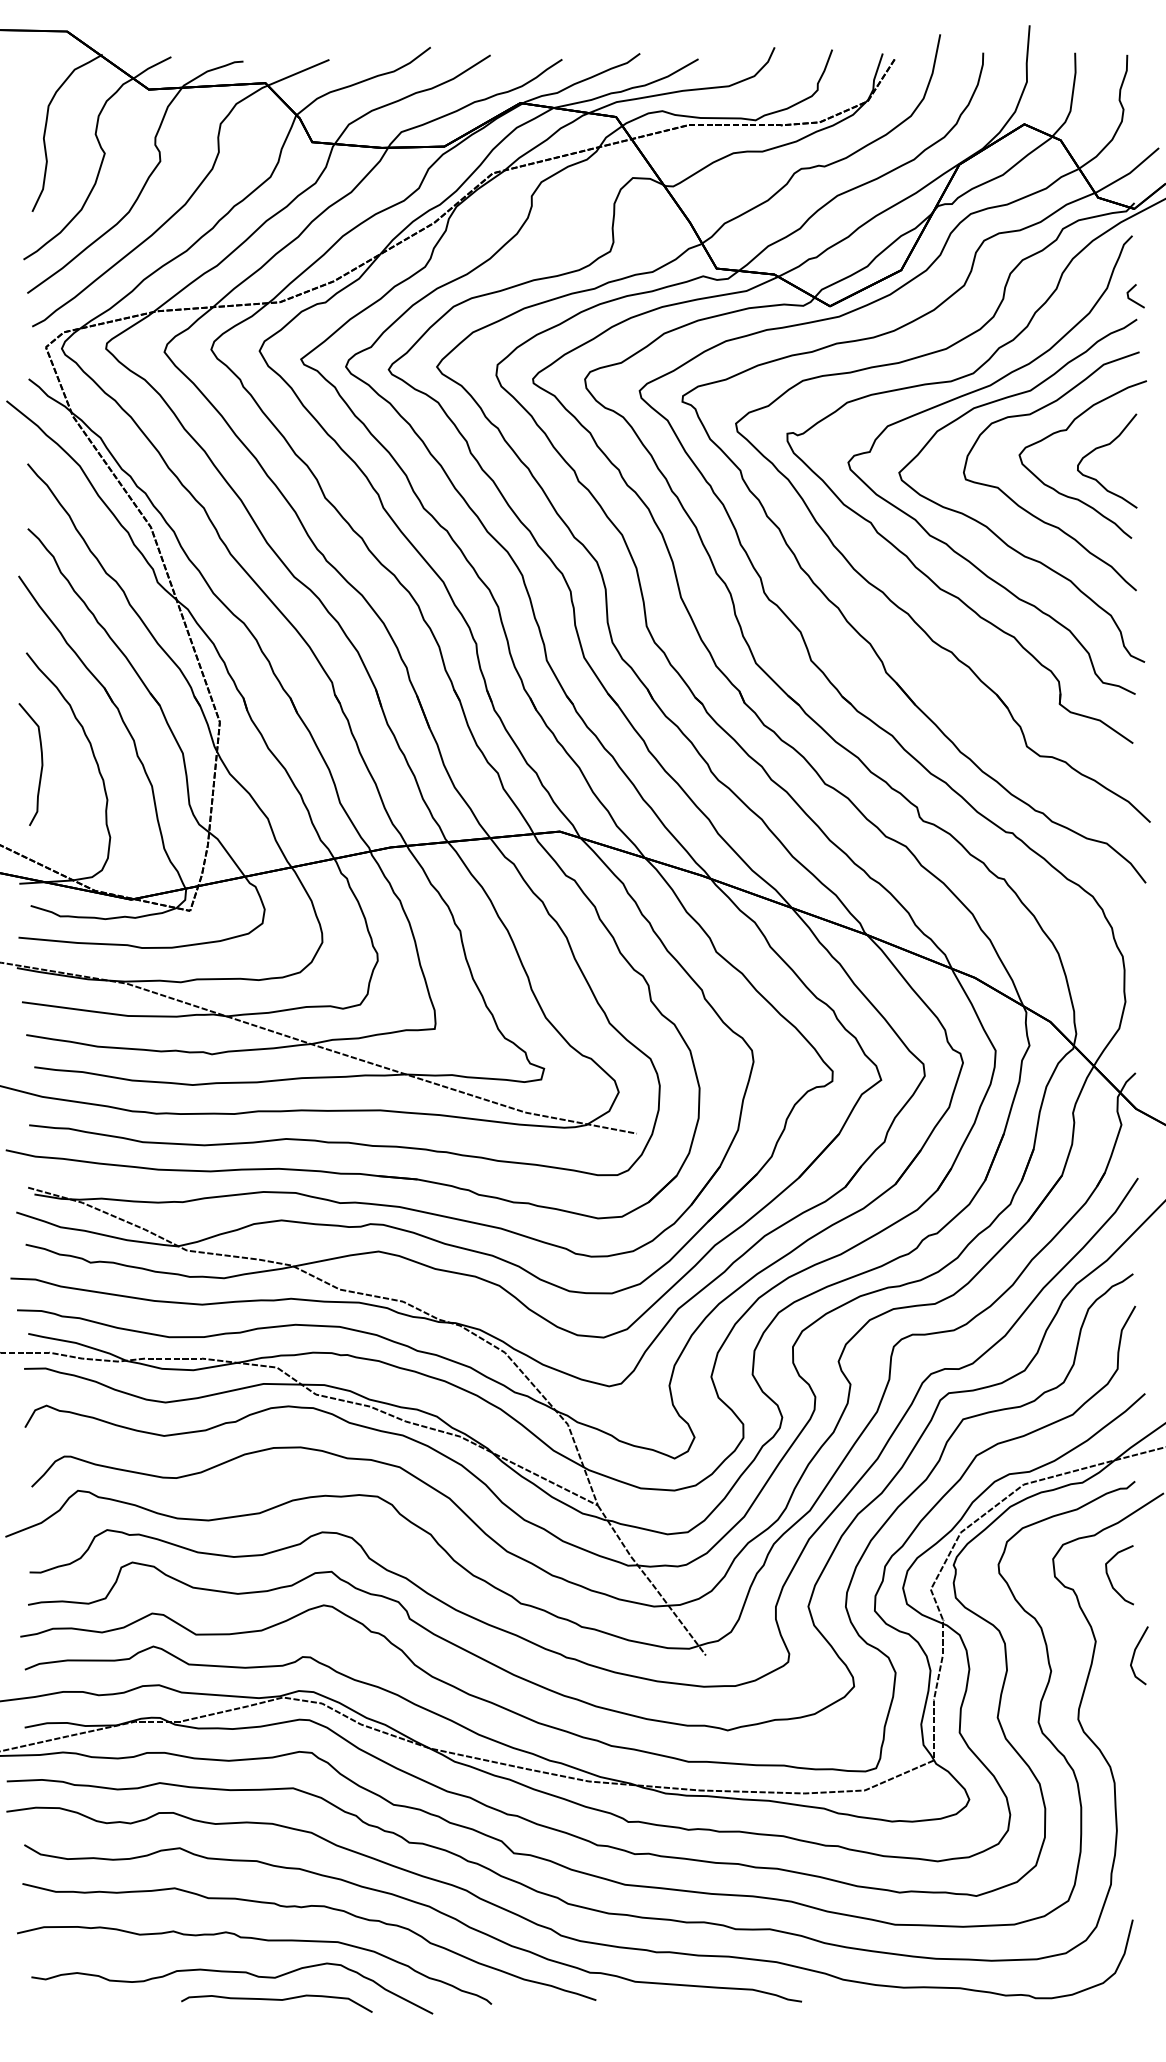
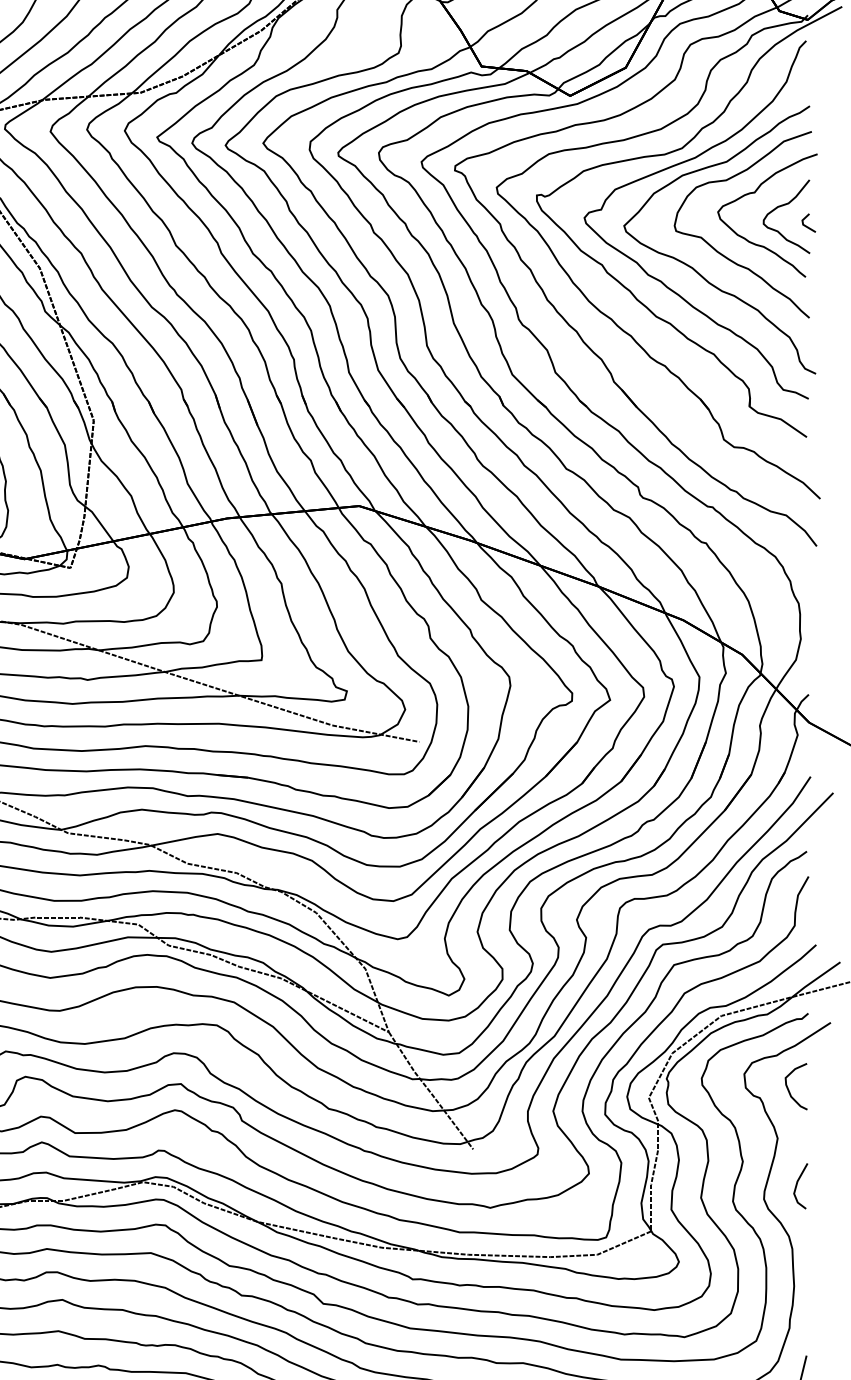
line: (1134, 300) -> (807, 226), moved
line: (1135, 1652) -> (797, 1183), moved

